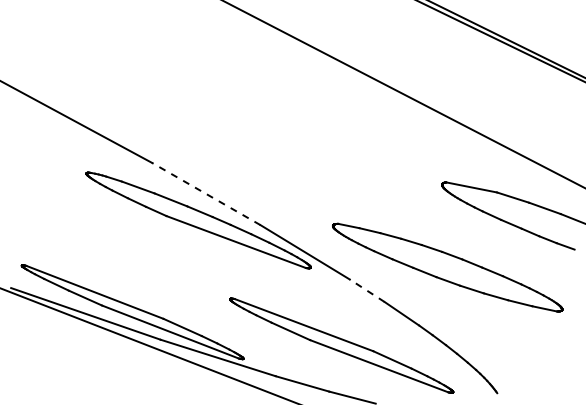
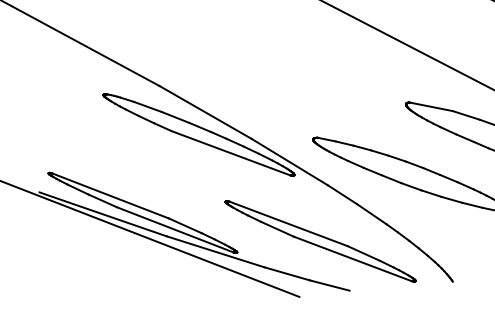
line: (206, 194) -> (205, 112), dashed -> solid
line: (367, 290) -> (342, 194), dashed -> solid

